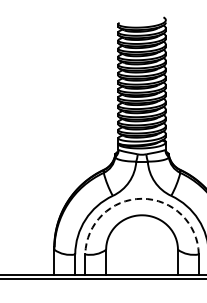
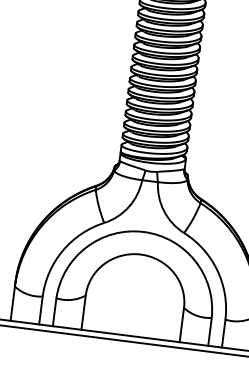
arc: (142, 198) -> (144, 231), dashed -> solid

